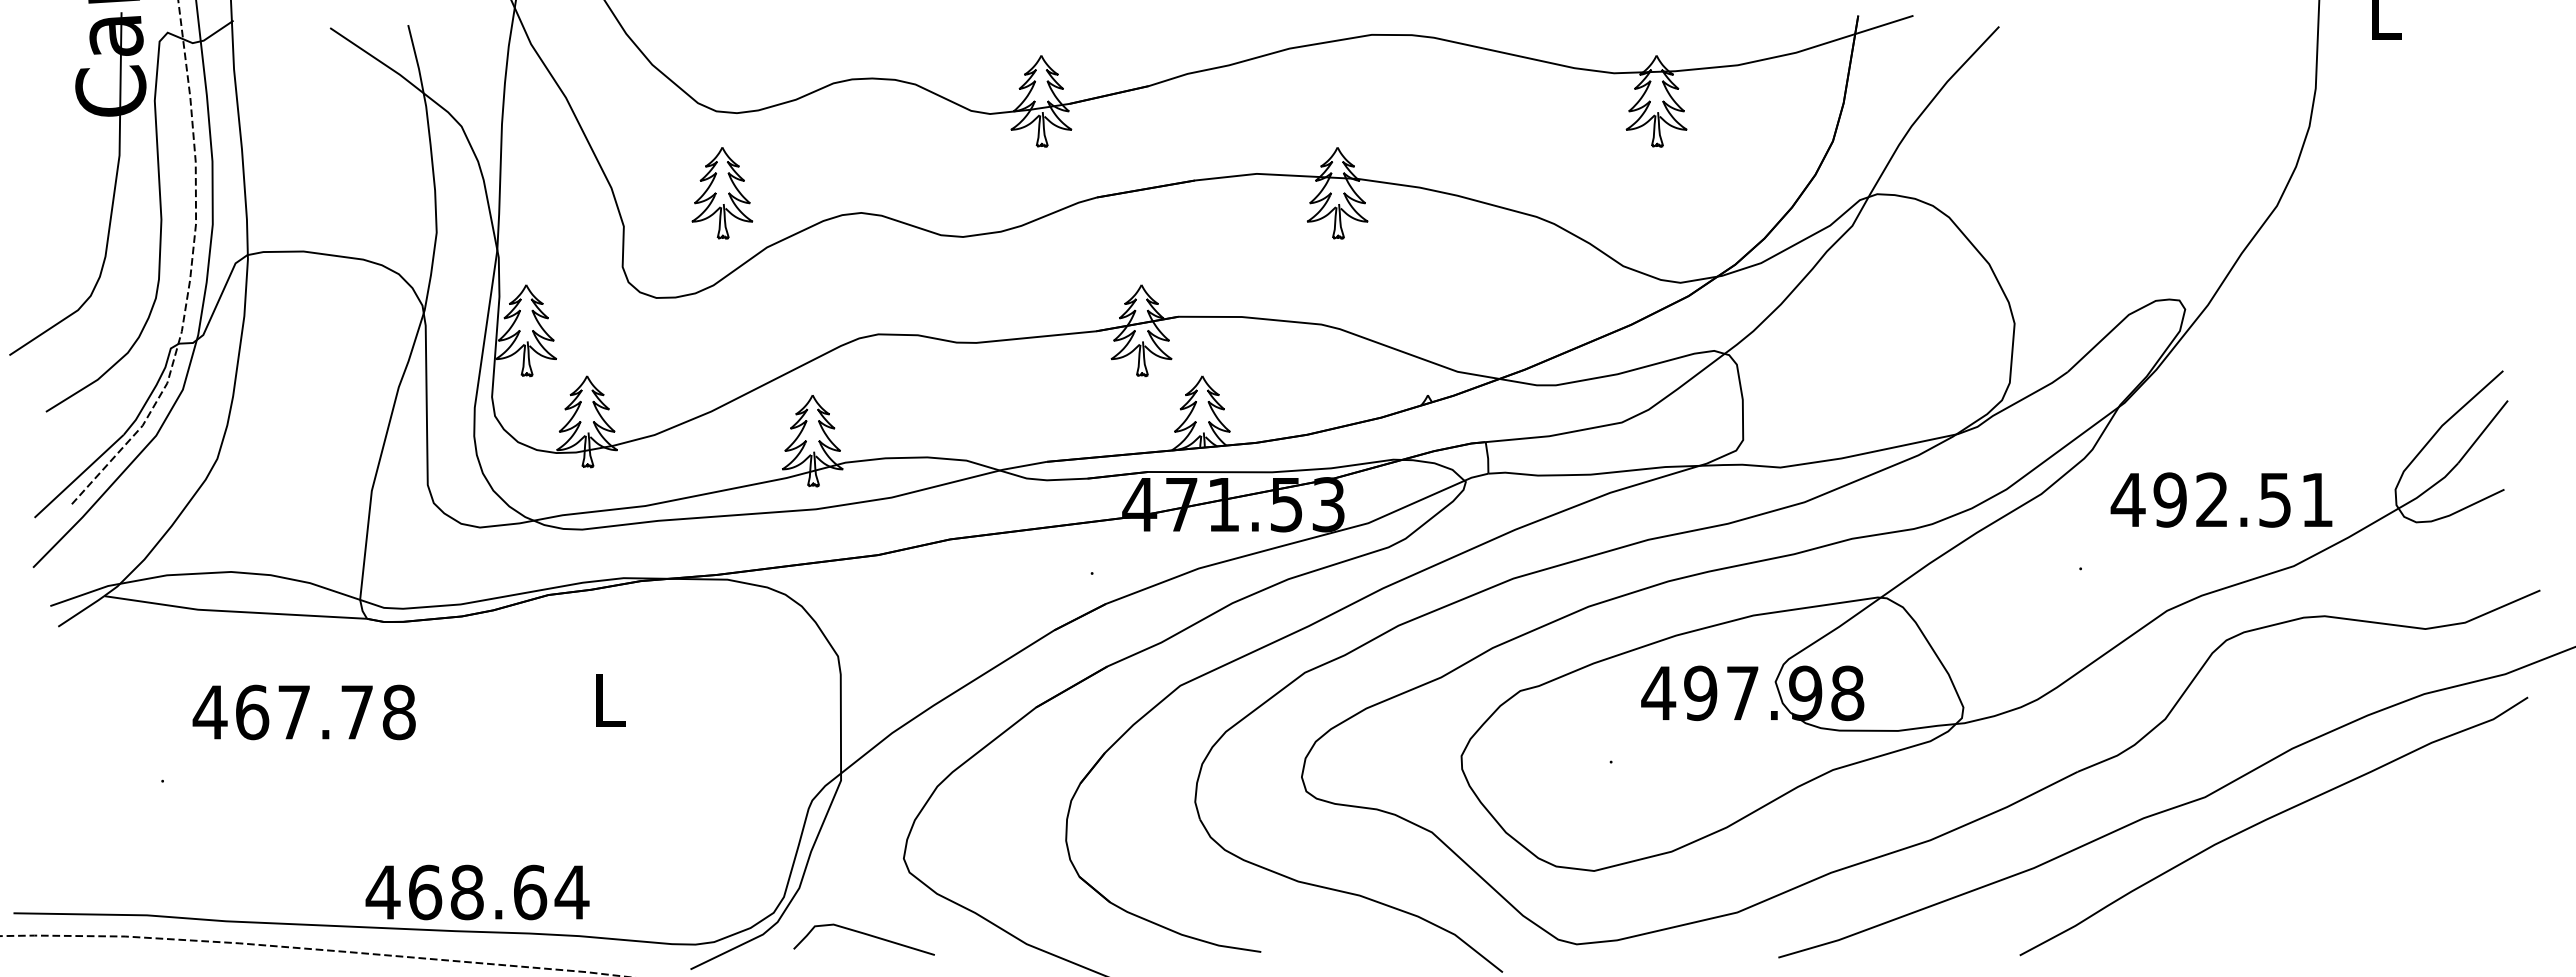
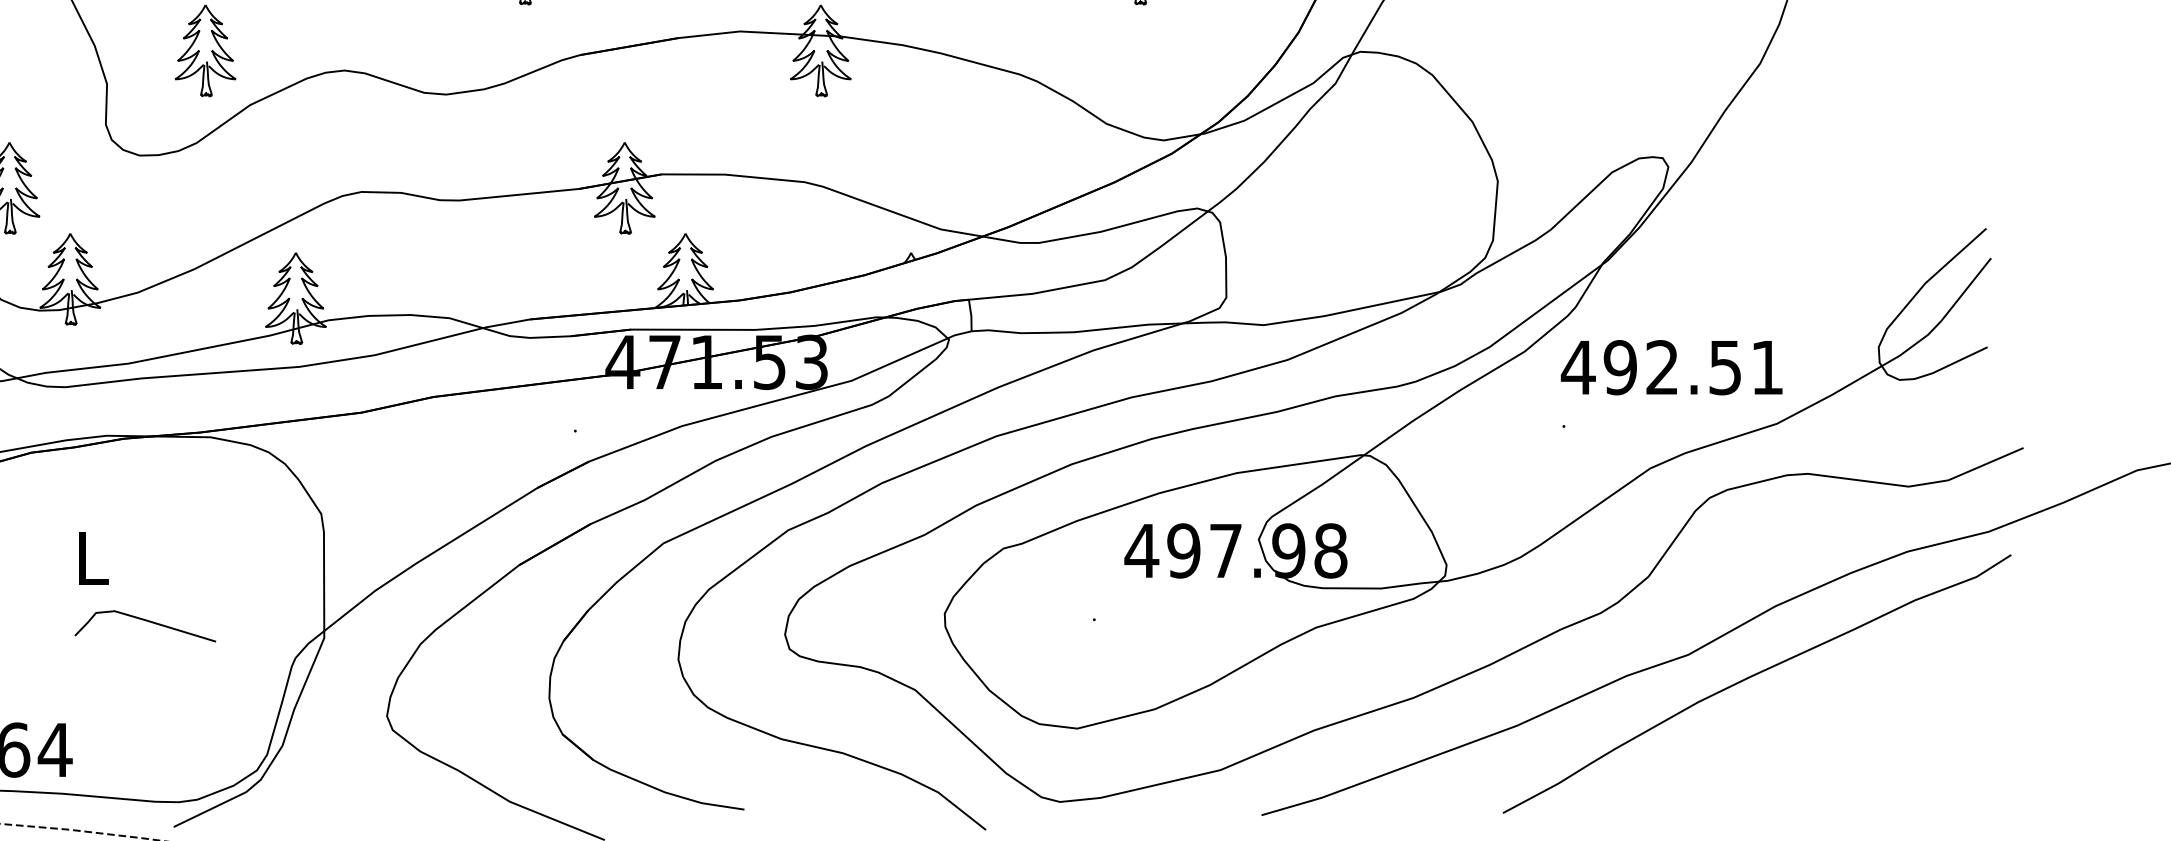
text: (2221, 499) -> (1671, 367), moved
curve: (863, 934) -> (144, 621), moved

